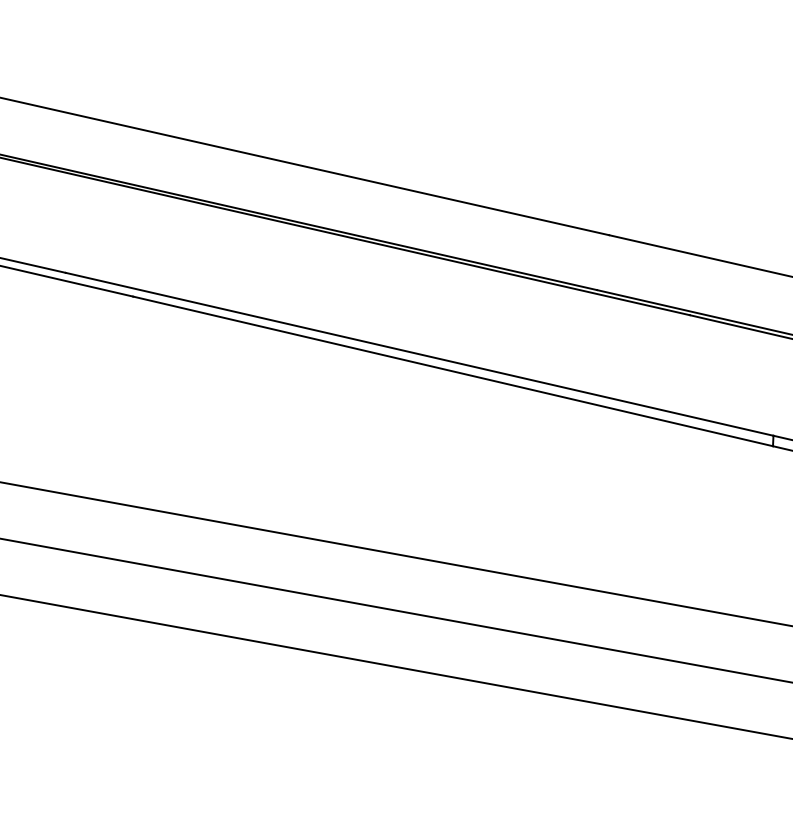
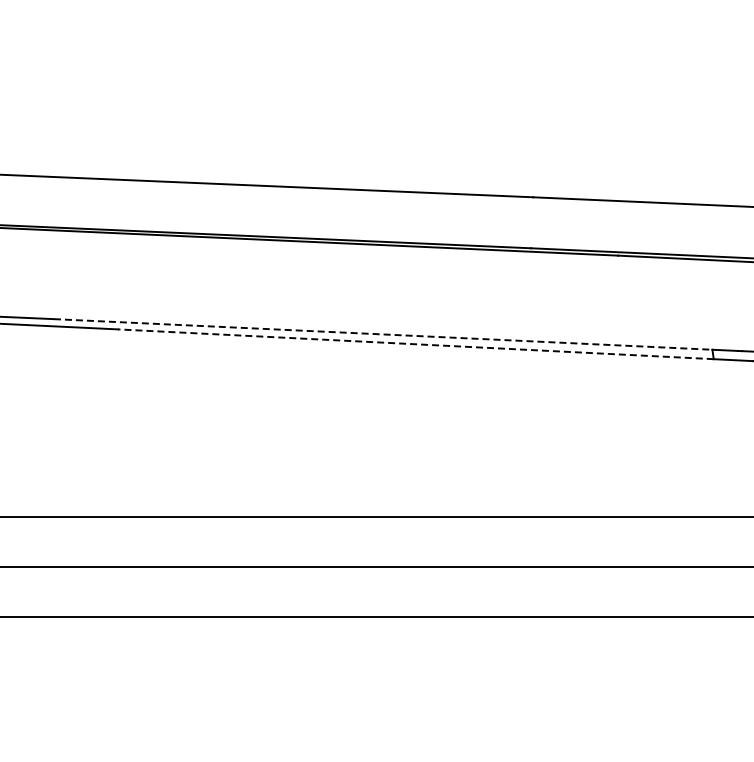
line: (419, 354) -> (383, 334), solid -> dashed
line: (452, 371) -> (415, 344), solid -> dashed

